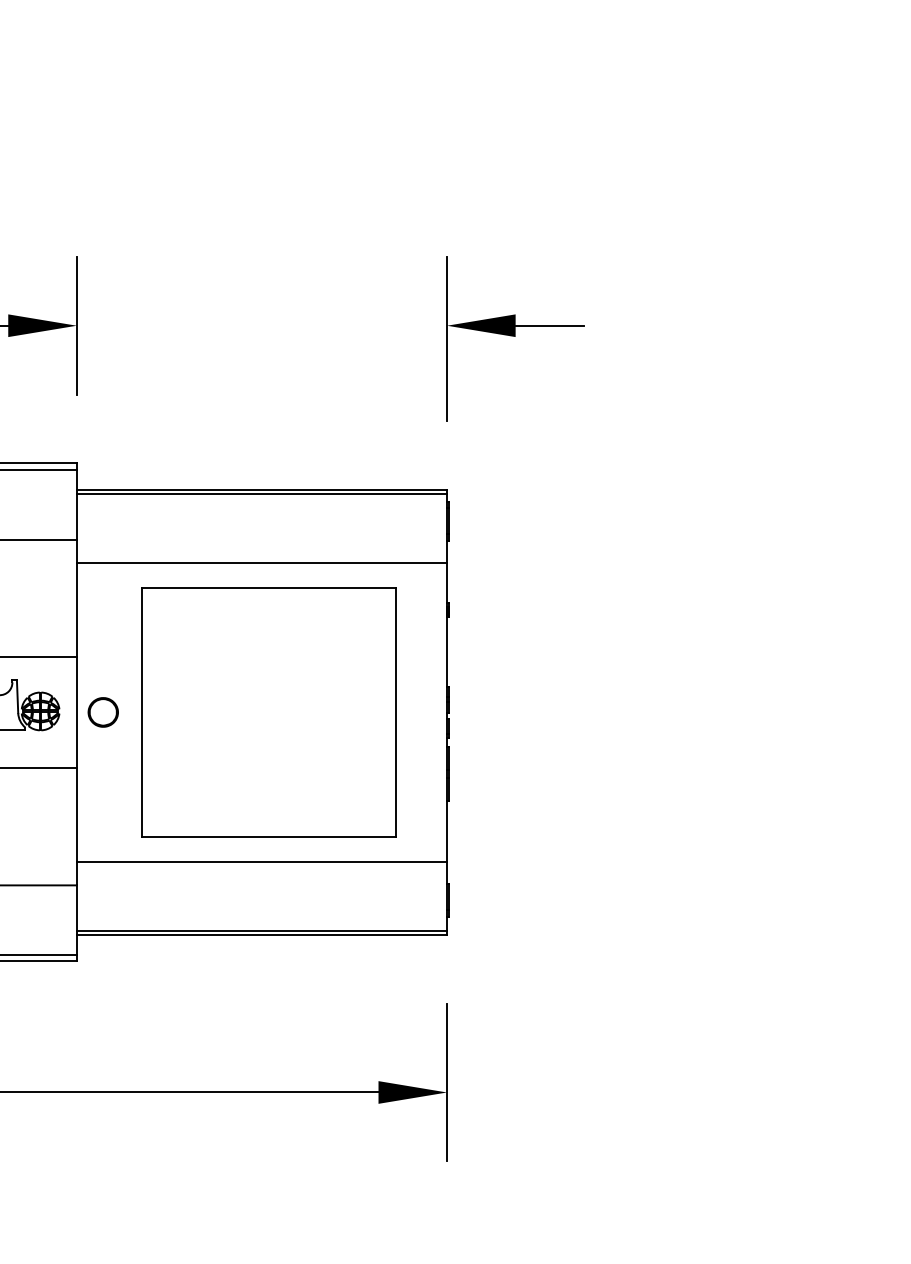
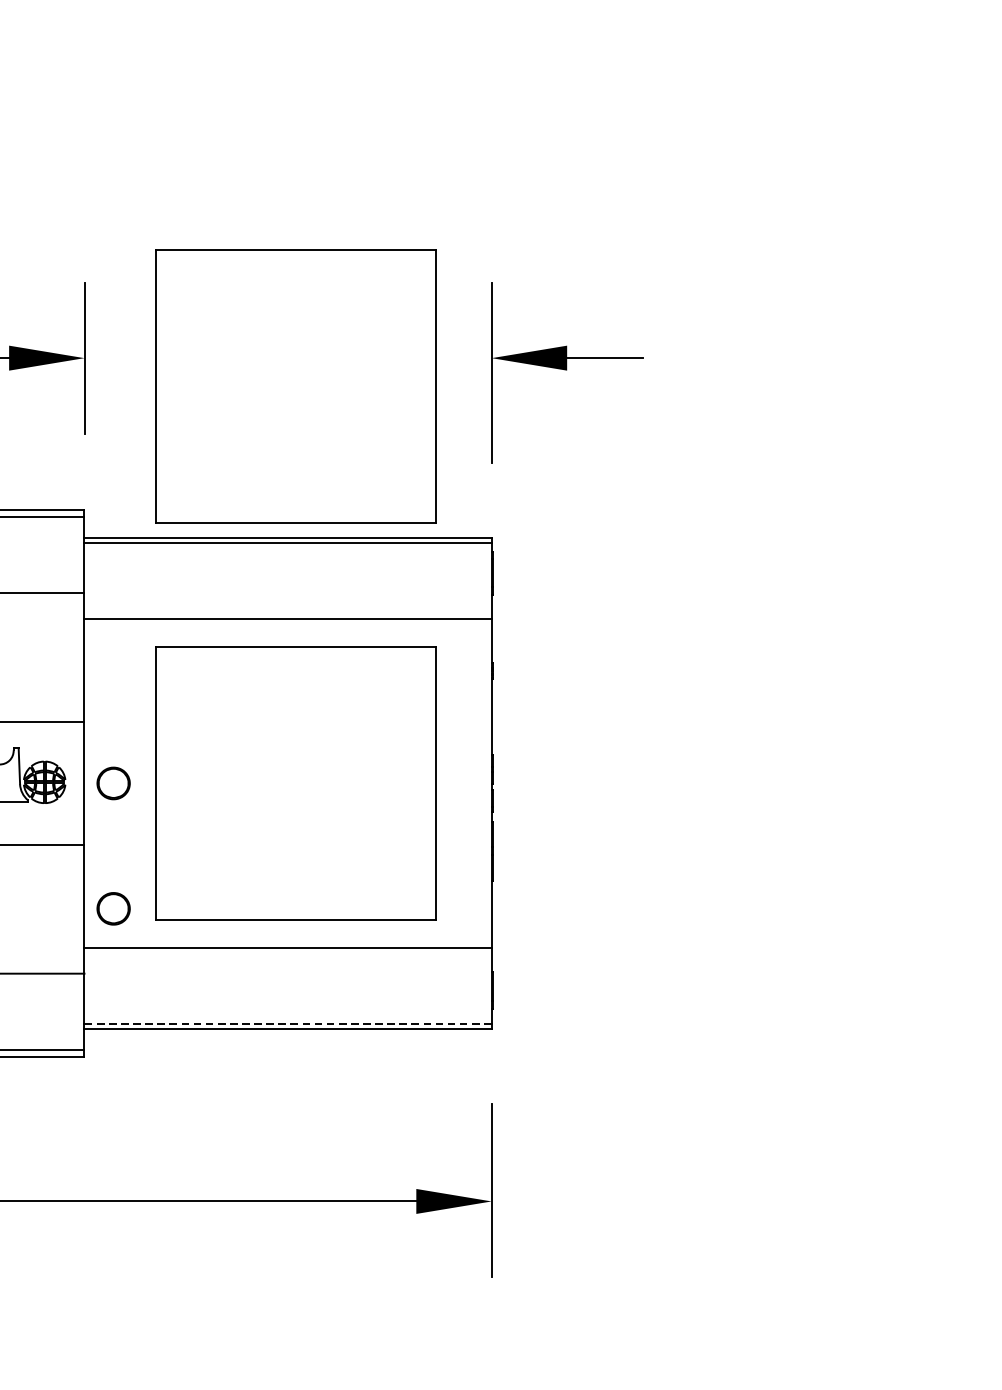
part: (268, 351) -> (295, 386), added
part: (102, 826) -> (112, 908), added
line: (261, 930) -> (287, 1023), solid -> dashed

